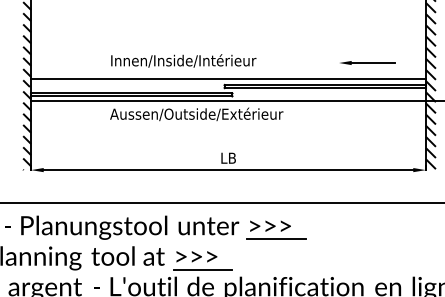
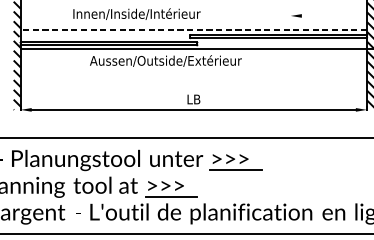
text: (183, 60) -> (136, 13), moved
line: (372, 63) -> (320, 16), removed
line: (228, 78) -> (193, 29), solid -> dashed

